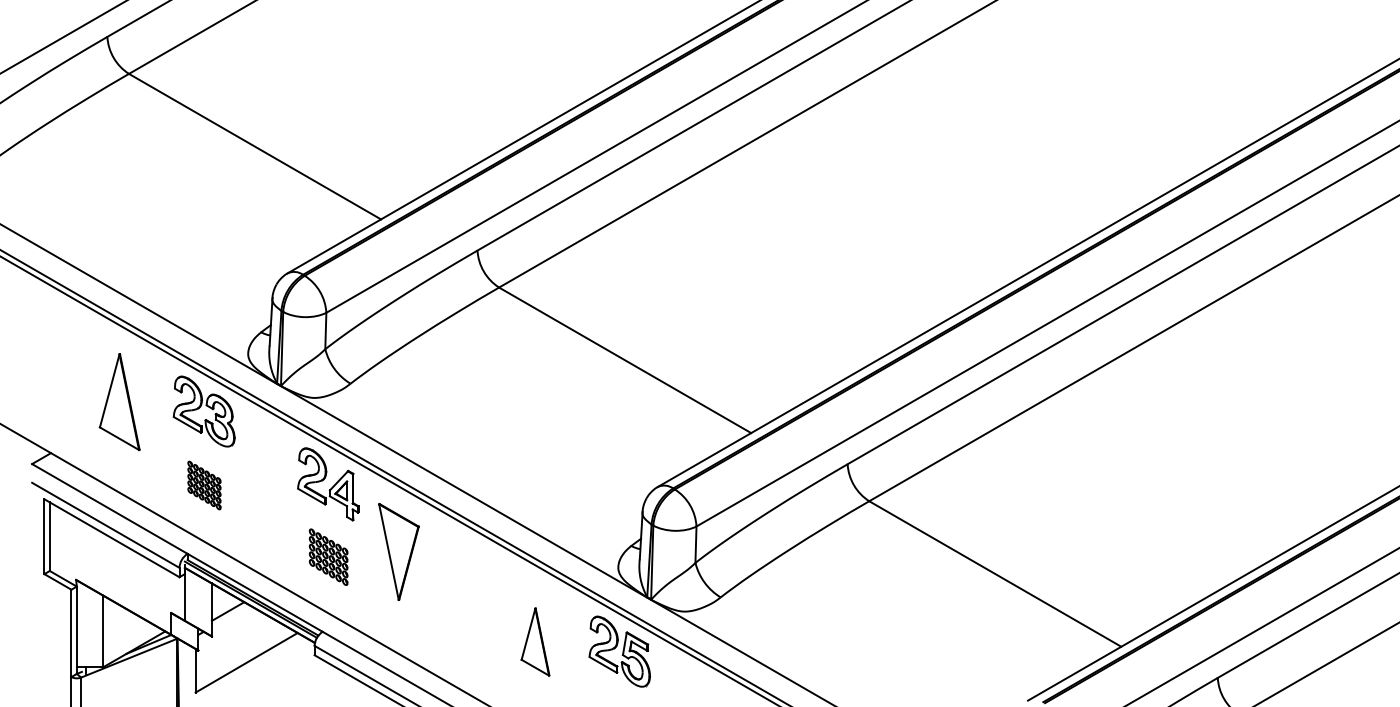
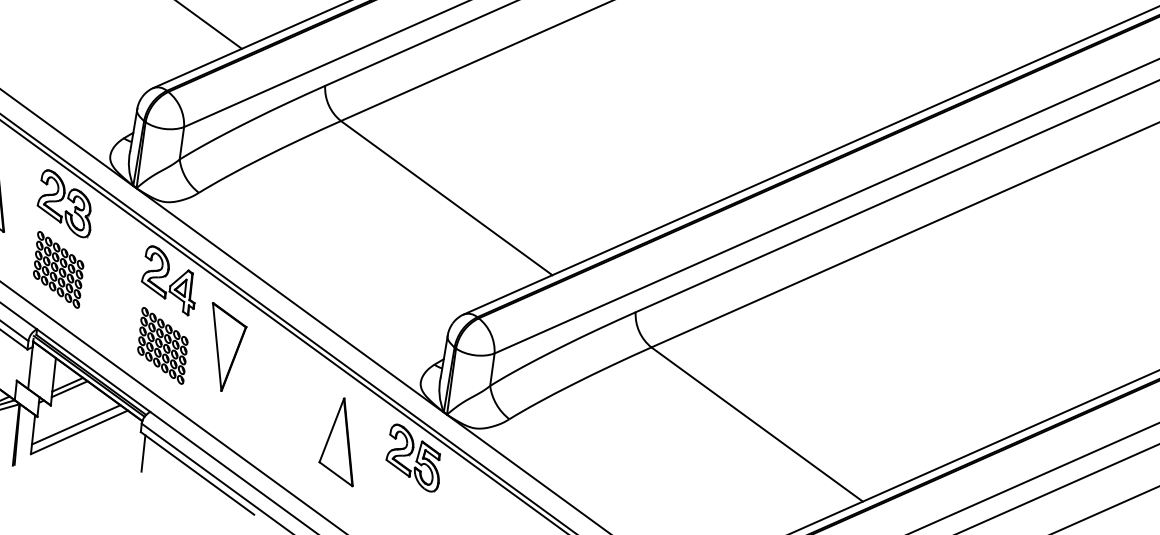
part: (204, 485) -> (58, 269), size x1.67
part: (328, 556) -> (162, 345), size x1.43
line: (230, 616) -> (69, 389), added
part: (535, 641) -> (339, 440), size x1.43
line: (241, 654) -> (75, 424), added
line: (319, 678) -> (143, 453), added

